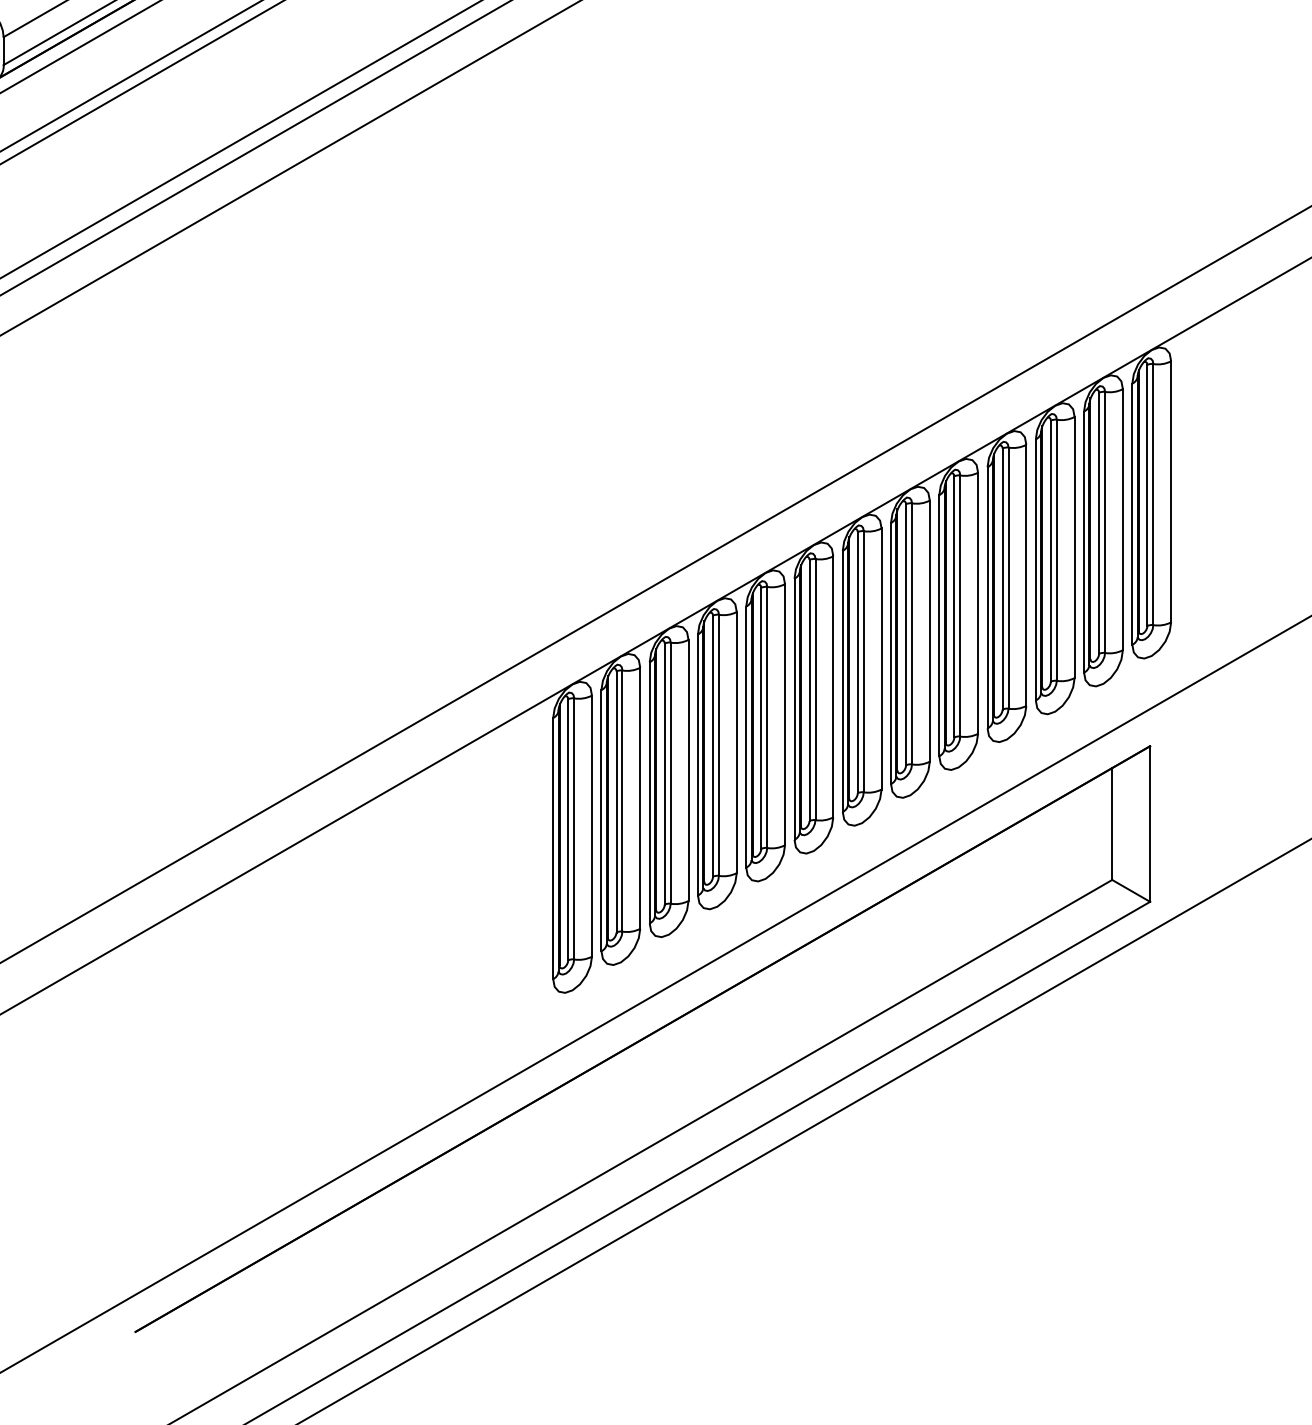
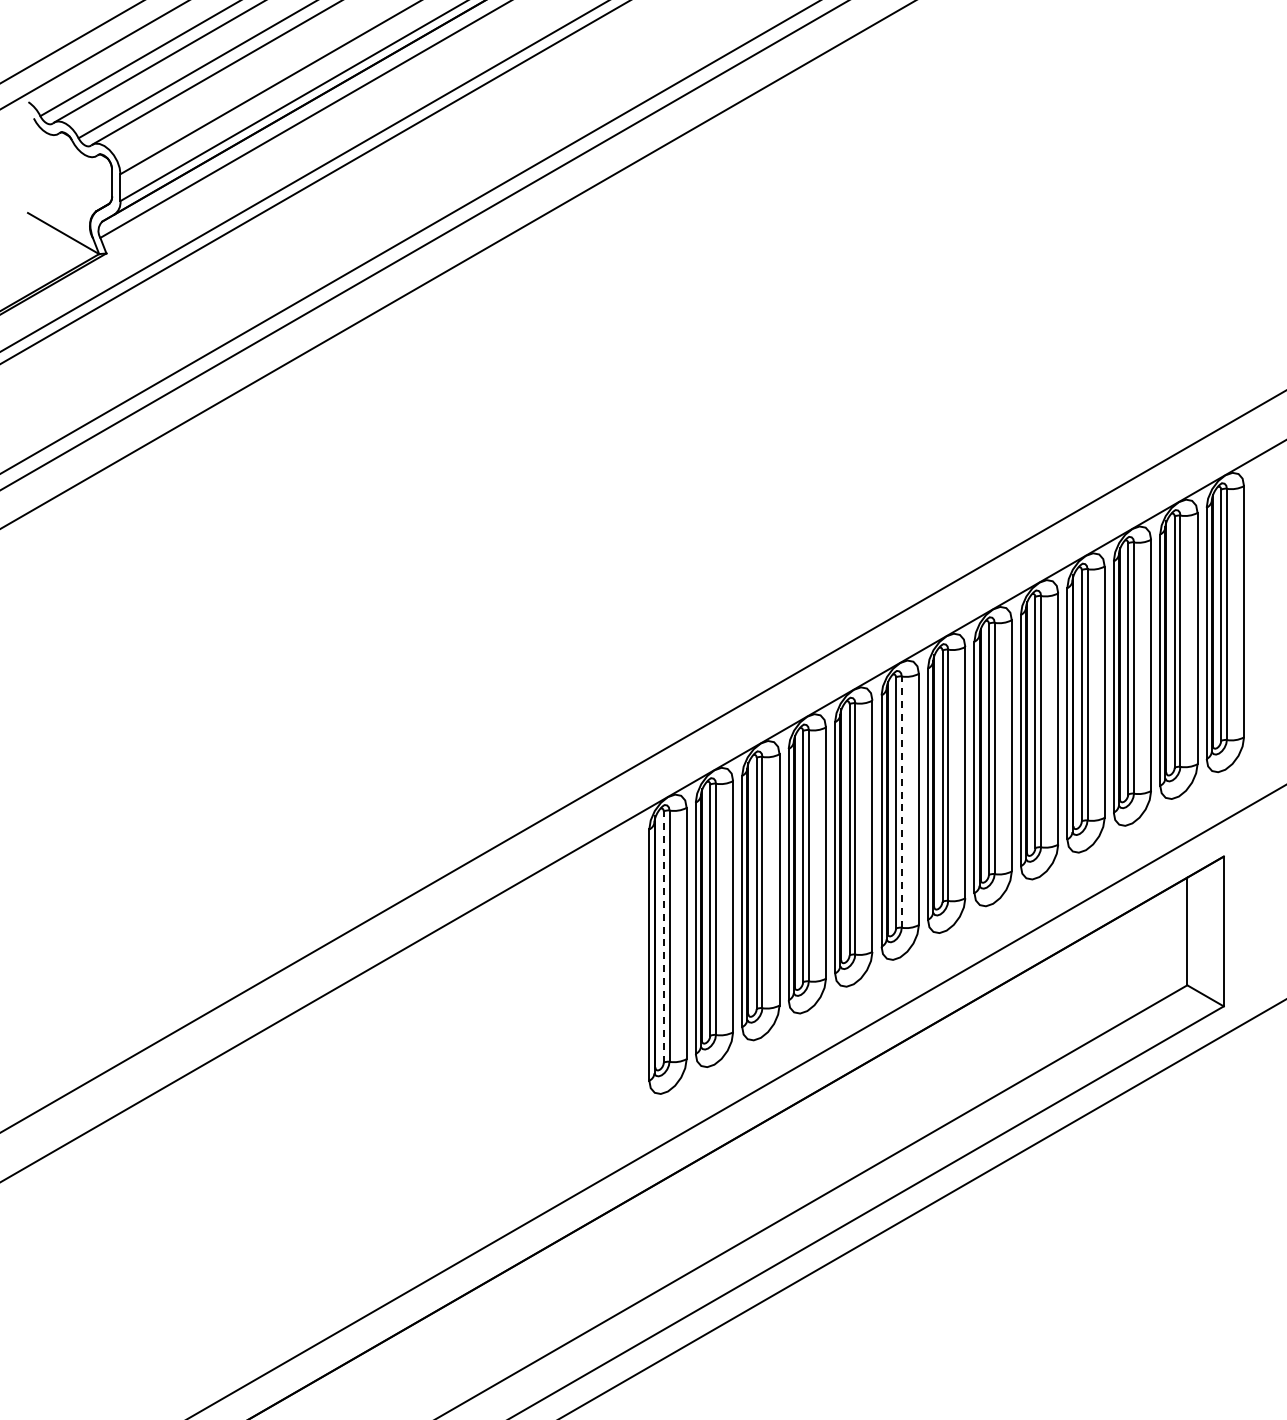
line: (815, 690) -> (901, 802), solid -> dashed
line: (567, 830) -> (663, 937), solid -> dashed

